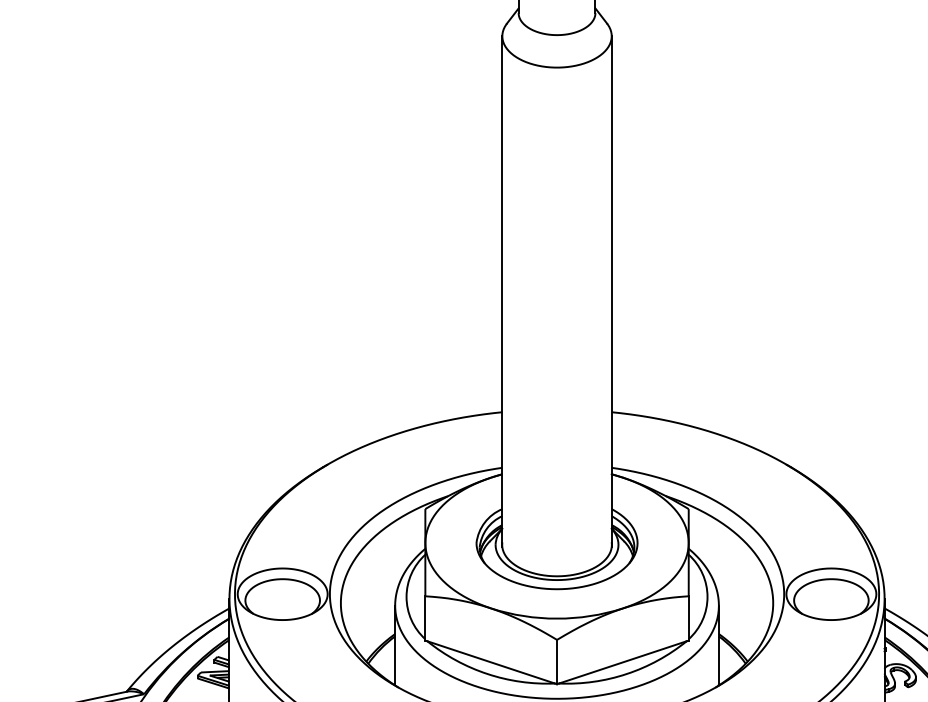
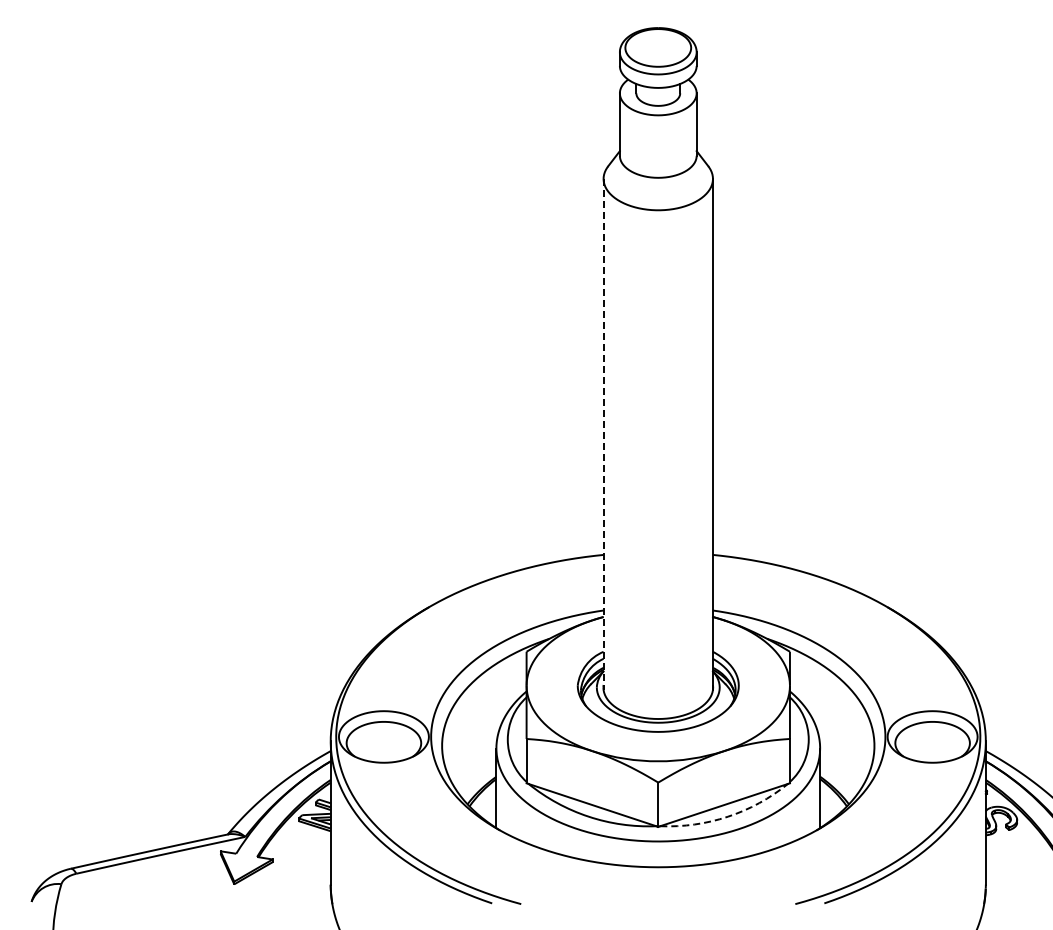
line: (502, 291) -> (603, 434), solid -> dashed
arc: (626, 673) -> (727, 816), solid -> dashed

